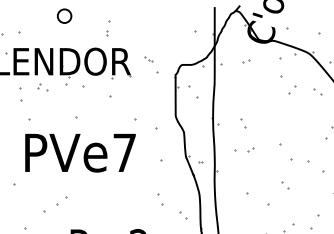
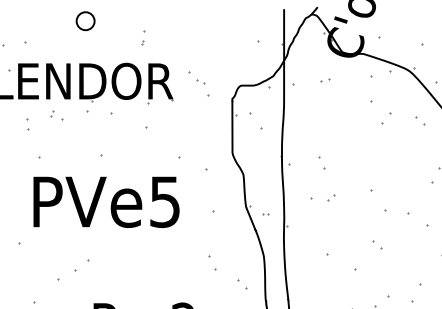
part: (108, 29) -> (143, 38), size x0.71
part: (148, 59) -> (196, 78), size x1.67
part: (21, 93) -> (28, 123), size x0.62
text: (124, 152) -> (164, 201), PVe7 -> PVe5

